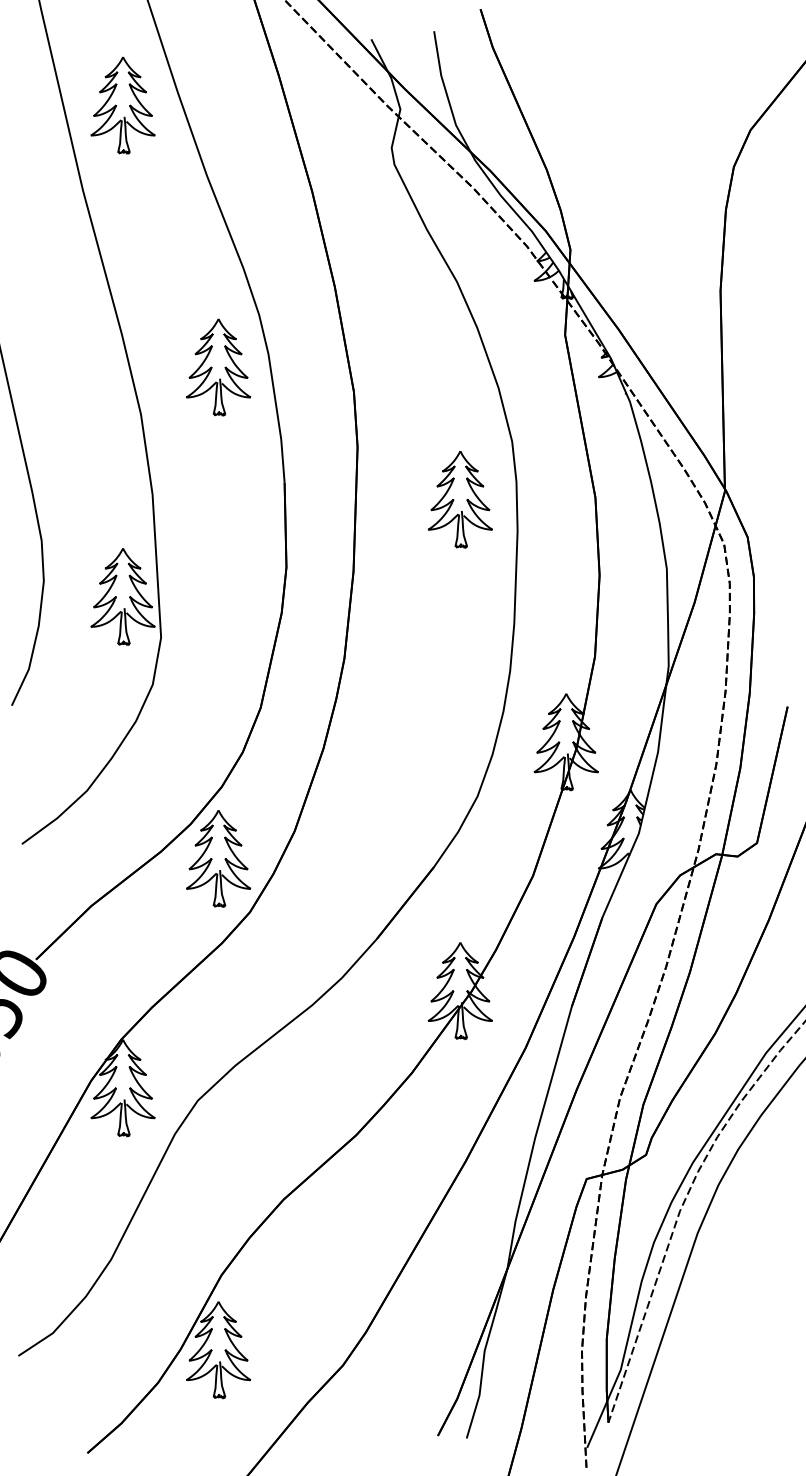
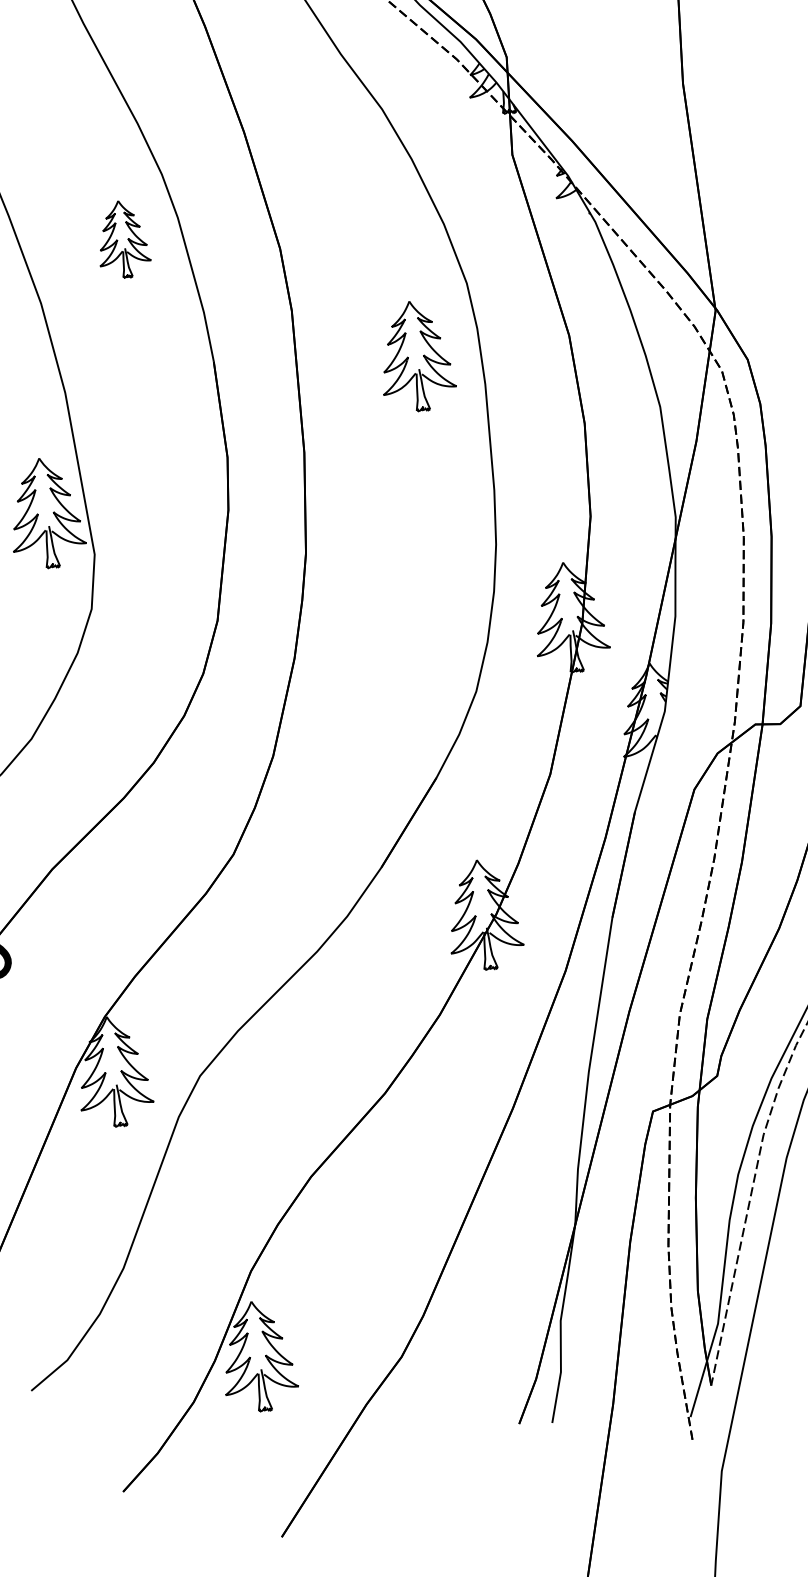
part: (218, 367) -> (122, 239), size x0.7
part: (218, 858) -> (190, 797), removed

